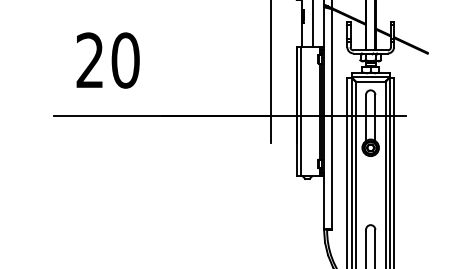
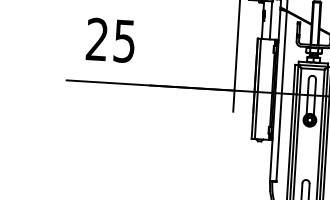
text: (125, 60) -> (124, 41), 20 -> 25

